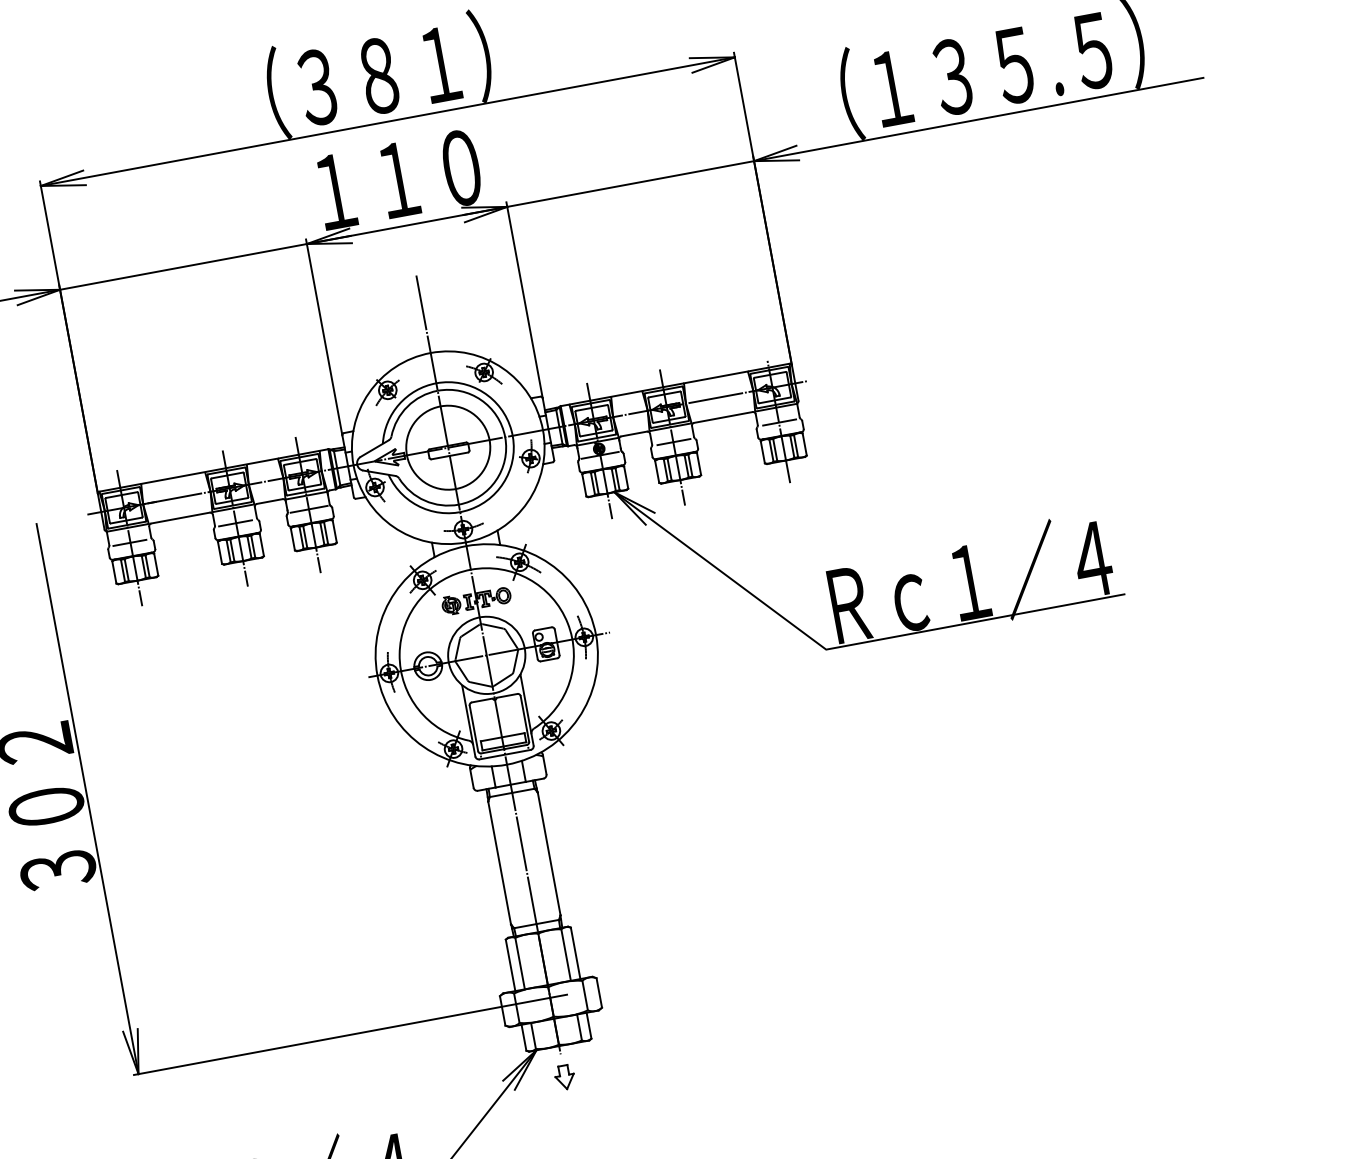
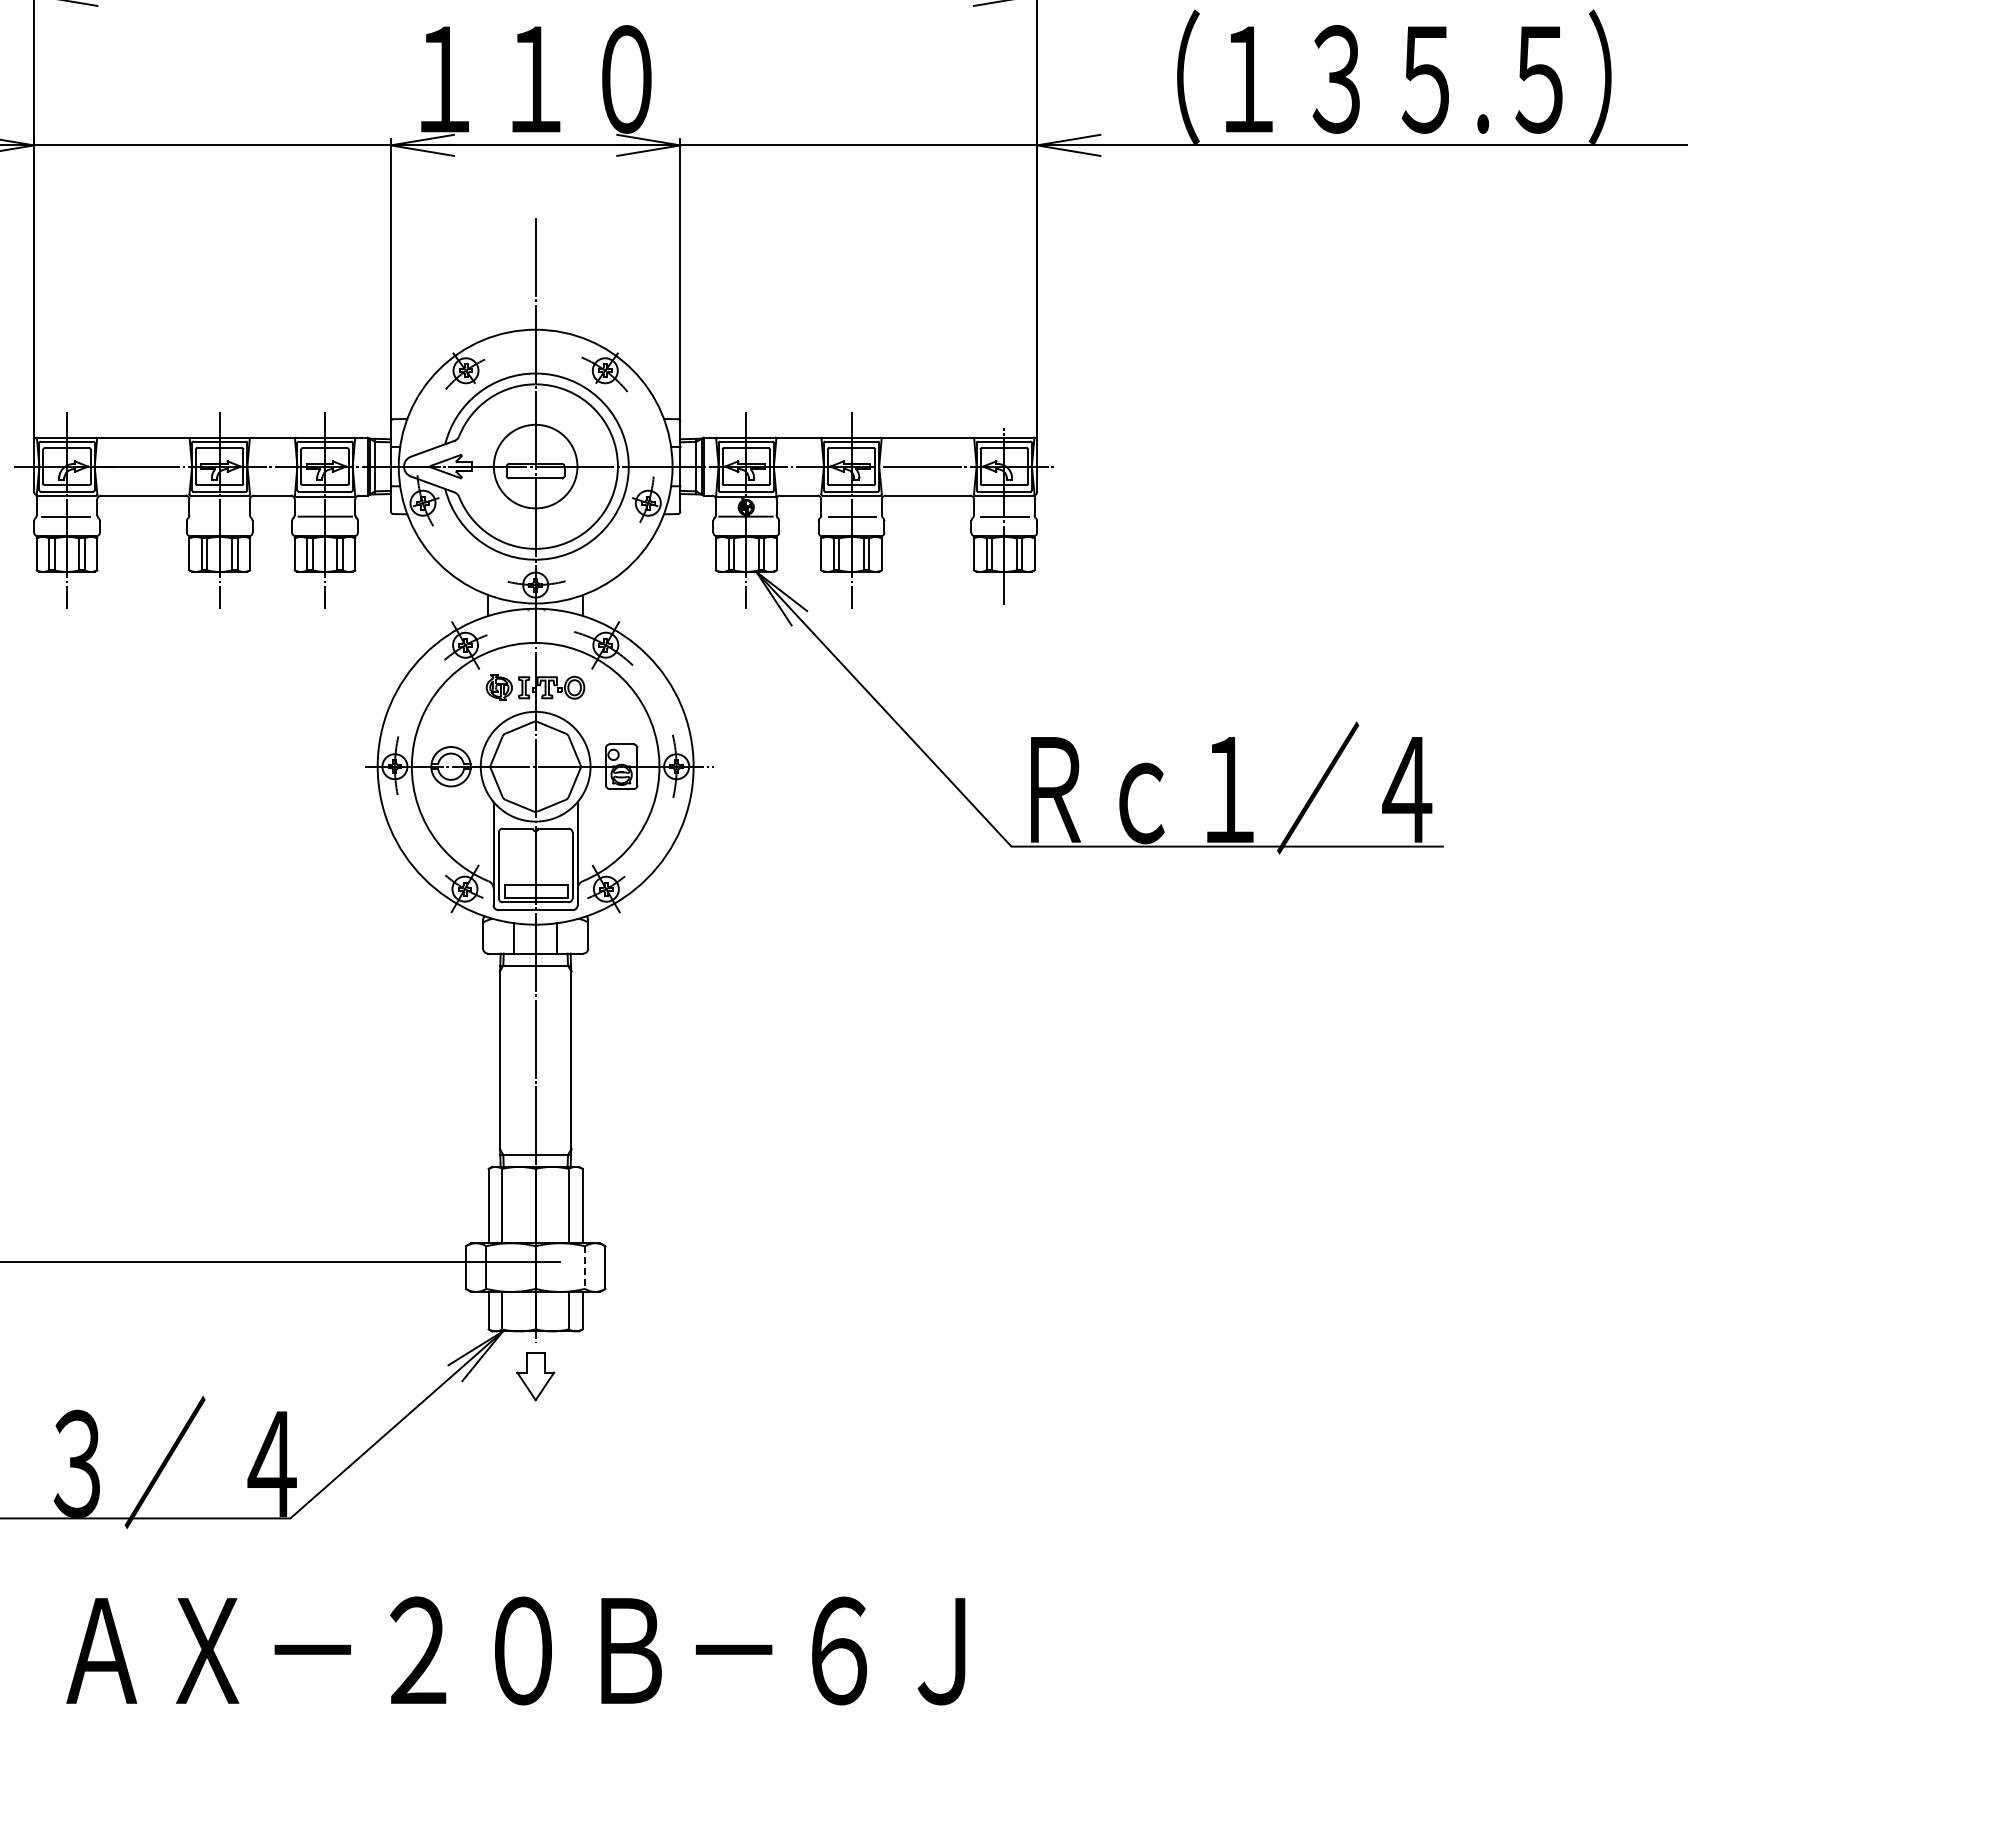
circle: (448, 447) -> (535, 466), size x0.7
line: (235, 523) -> (218, 517), removed
line: (585, 996) -> (585, 1268), solid -> dashed
part: (564, 1077) -> (535, 1376), size x1.4

